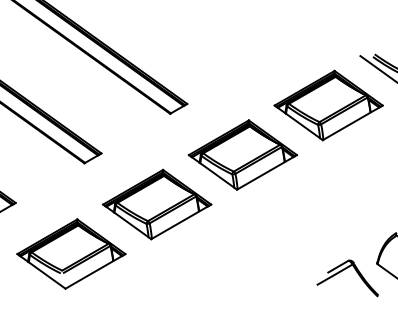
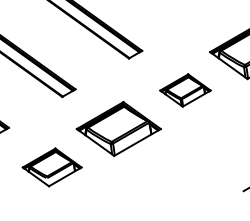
part: (242, 154) -> (185, 90), size x0.6
part: (71, 253) -> (52, 167), size x0.7

